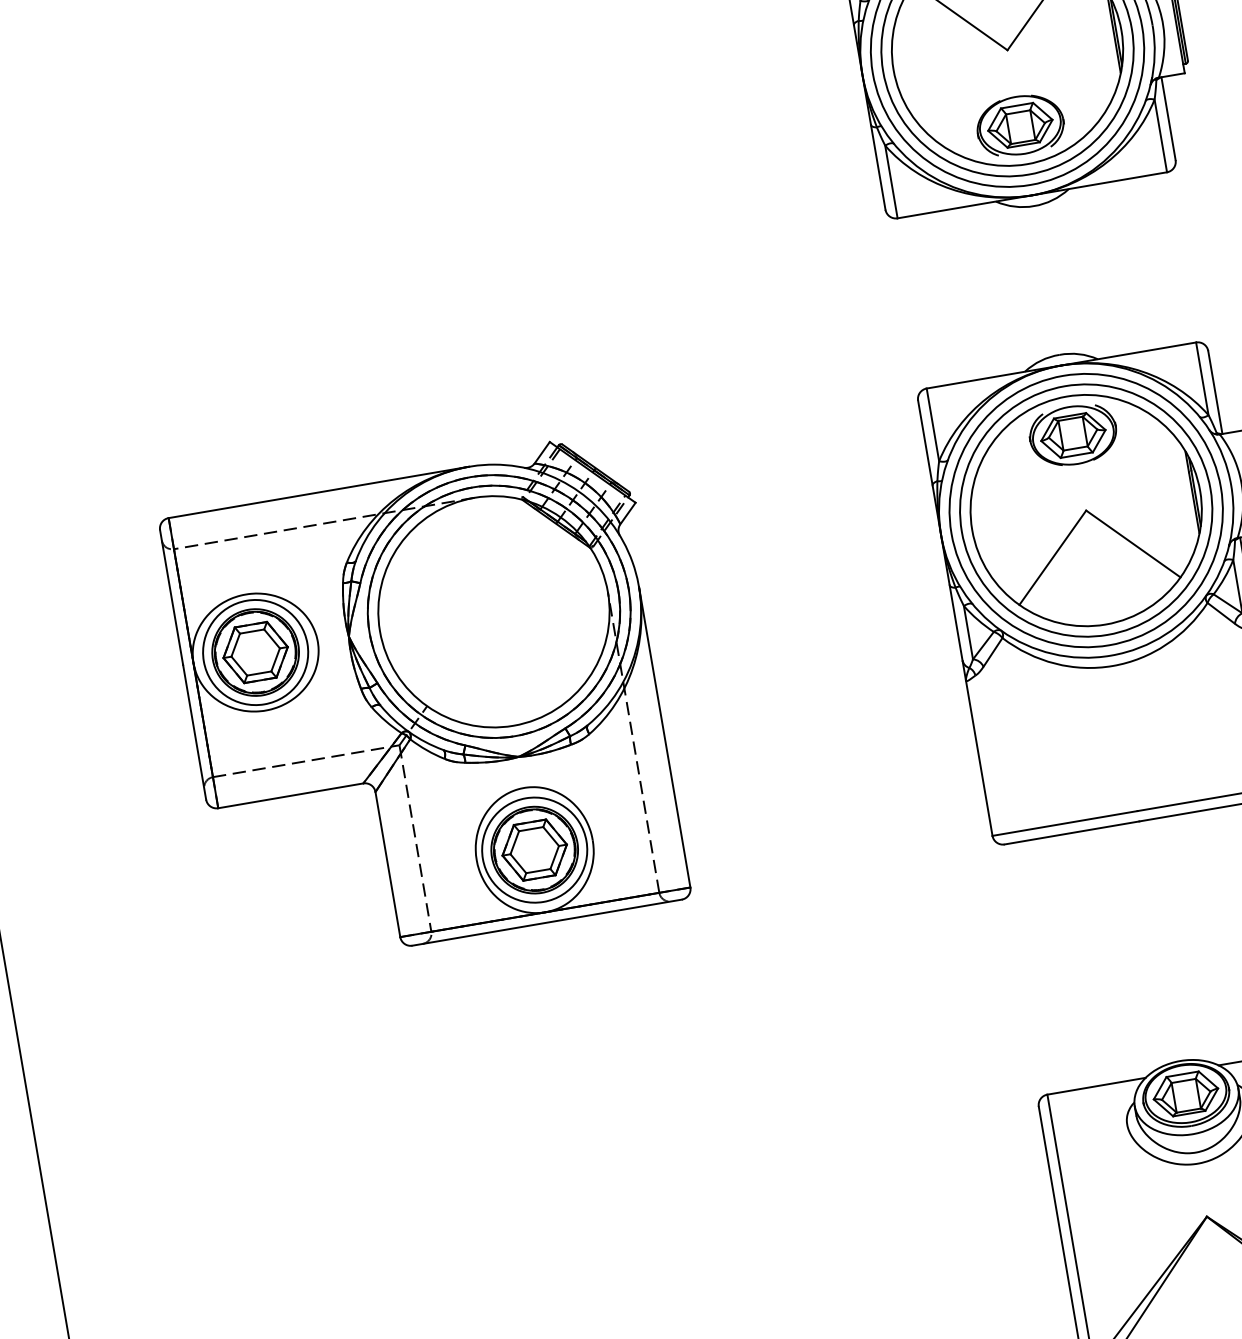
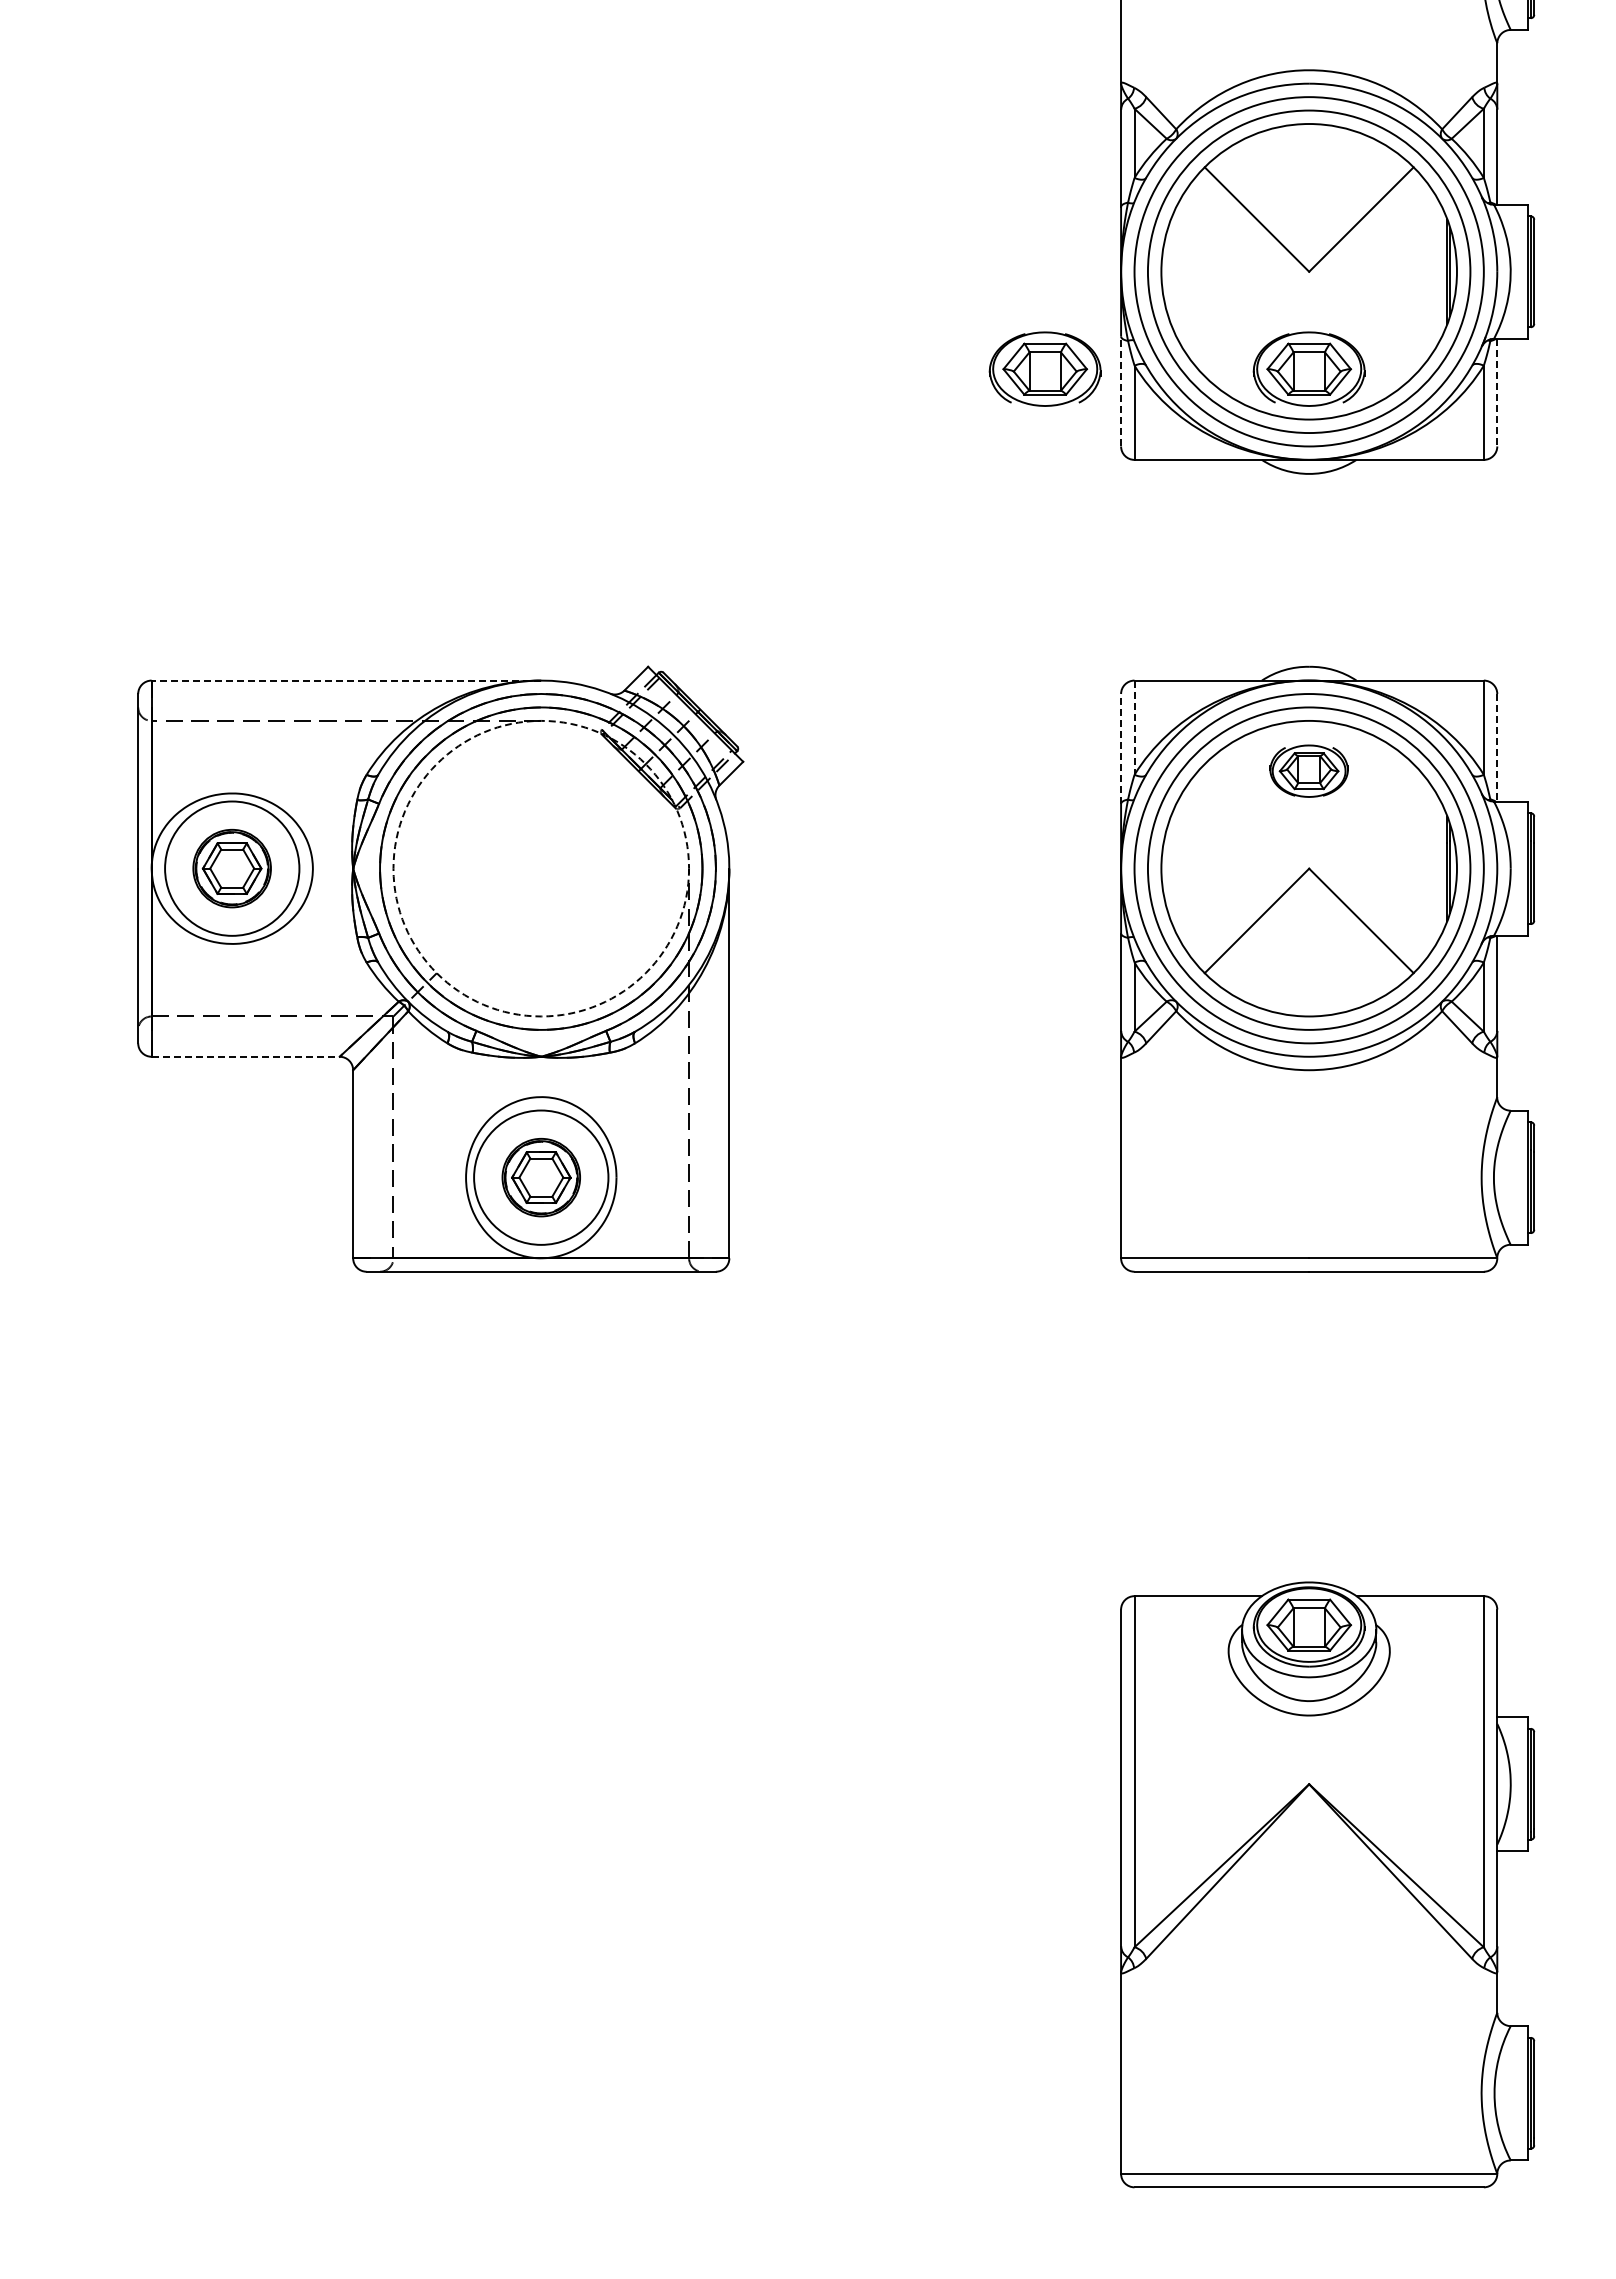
line: (1168, 118) -> (1497, 392), solid -> dashed
part: (816, 159) -> (1044, 368), added
line: (878, 167) -> (1121, 391), solid -> dashed
line: (1215, 392) -> (1497, 747), solid -> dashed
line: (933, 425) -> (1134, 728), solid -> dashed
part: (1072, 434) -> (1308, 770), size x0.7
line: (925, 442) -> (1121, 748), solid -> dashed
line: (318, 492) -> (346, 680), solid -> dashed
circle: (494, 611) -> (541, 868), solid -> dashed
part: (255, 652) -> (231, 868), size x0.7
line: (291, 795) -> (246, 1056), solid -> dashed
part: (534, 849) -> (541, 1177), size x0.7

